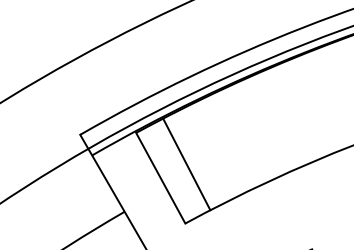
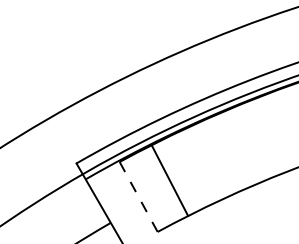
line: (186, 163) -> (169, 179), moved
line: (160, 177) -> (138, 196), solid -> dashed

